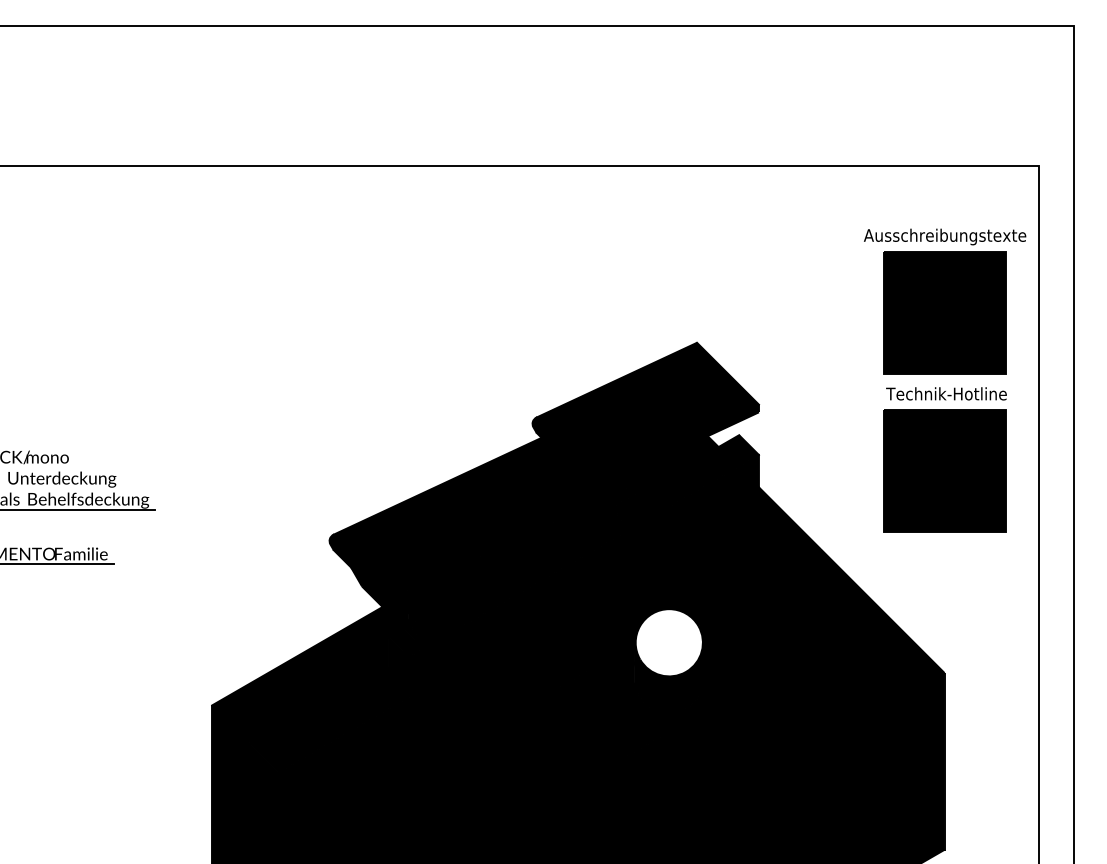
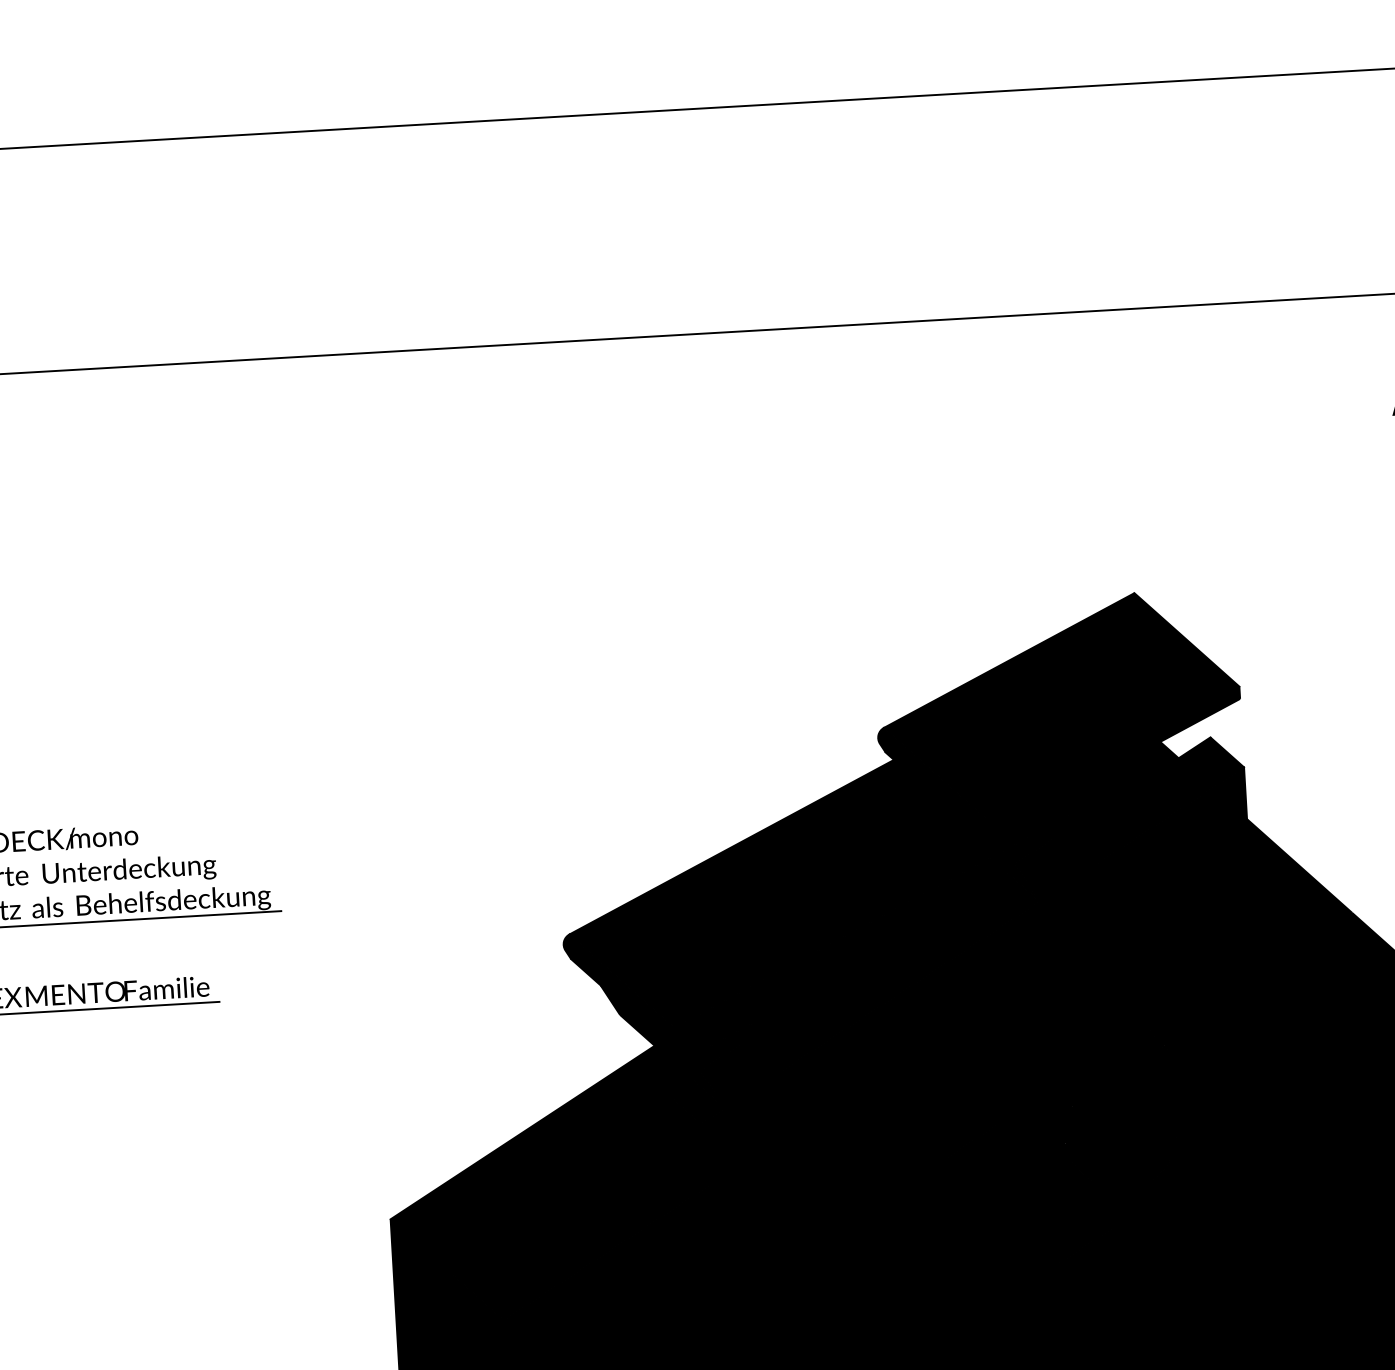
fill: (668, 642) -> (1116, 1076), added

